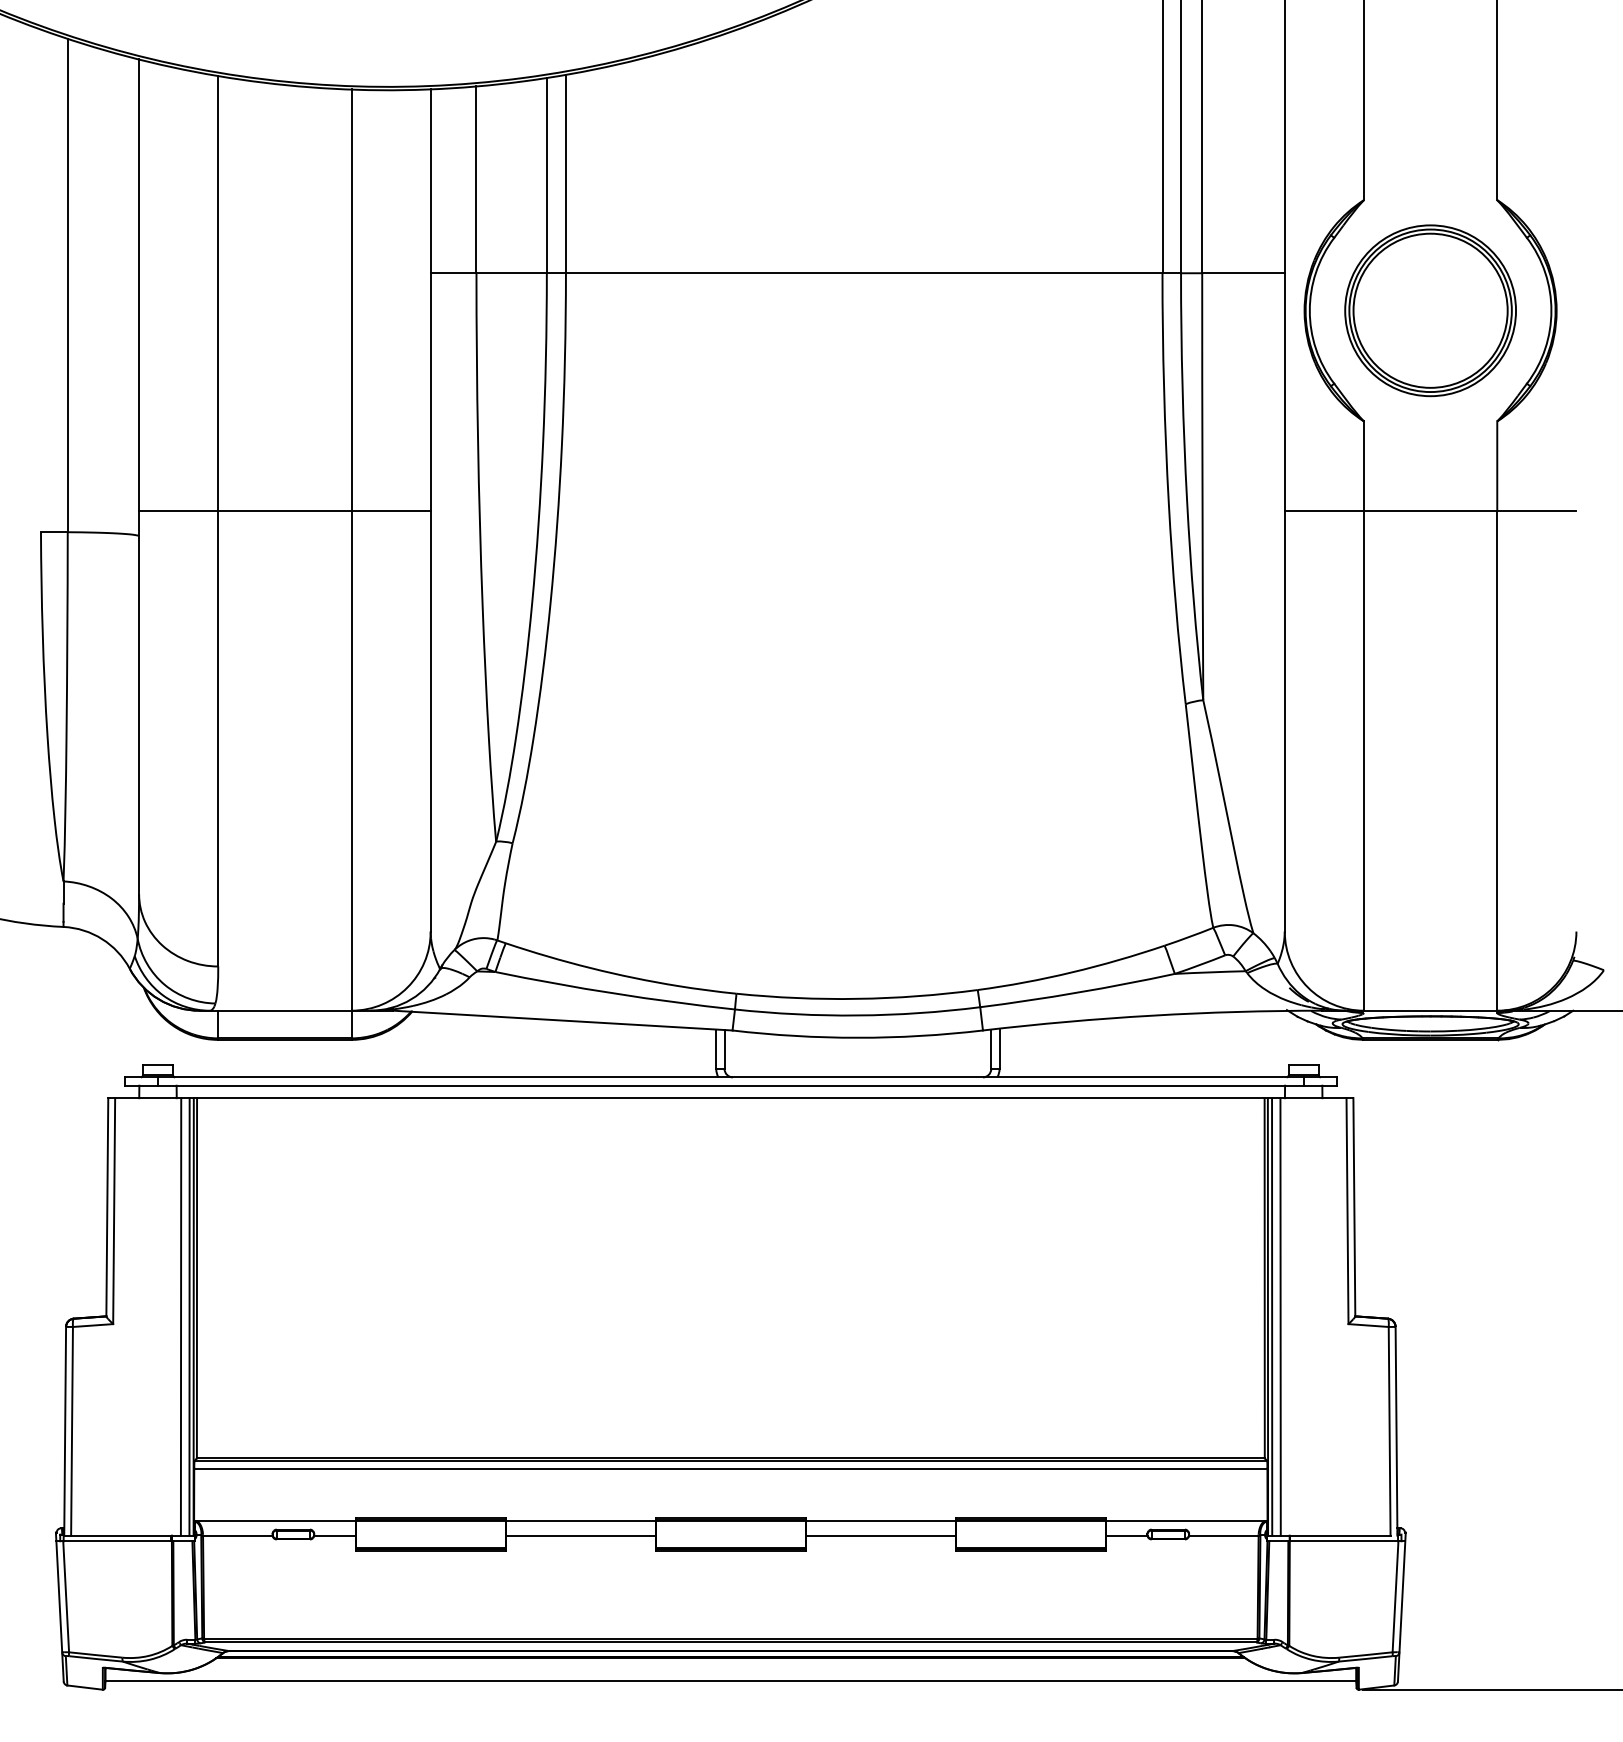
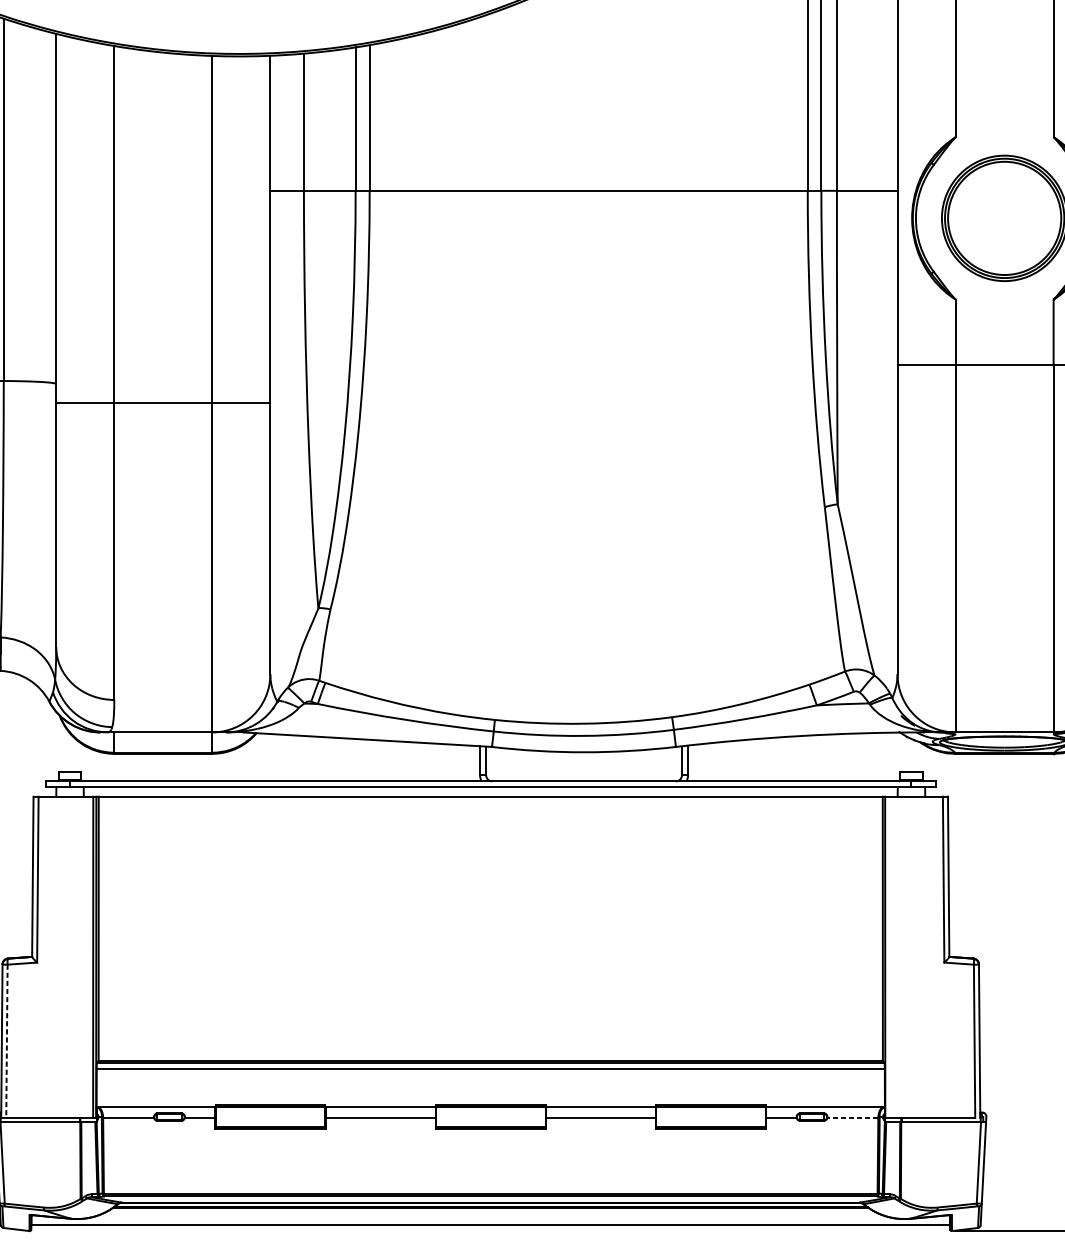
line: (284, 510) -> (162, 402), moved
line: (180, 1316) -> (86, 956), removed
line: (1272, 1316) -> (888, 956), removed
line: (1280, 1316) -> (894, 956), removed
line: (72, 1431) -> (7, 1041), solid -> dashed
line: (1223, 1535) -> (852, 1117), solid -> dashed

